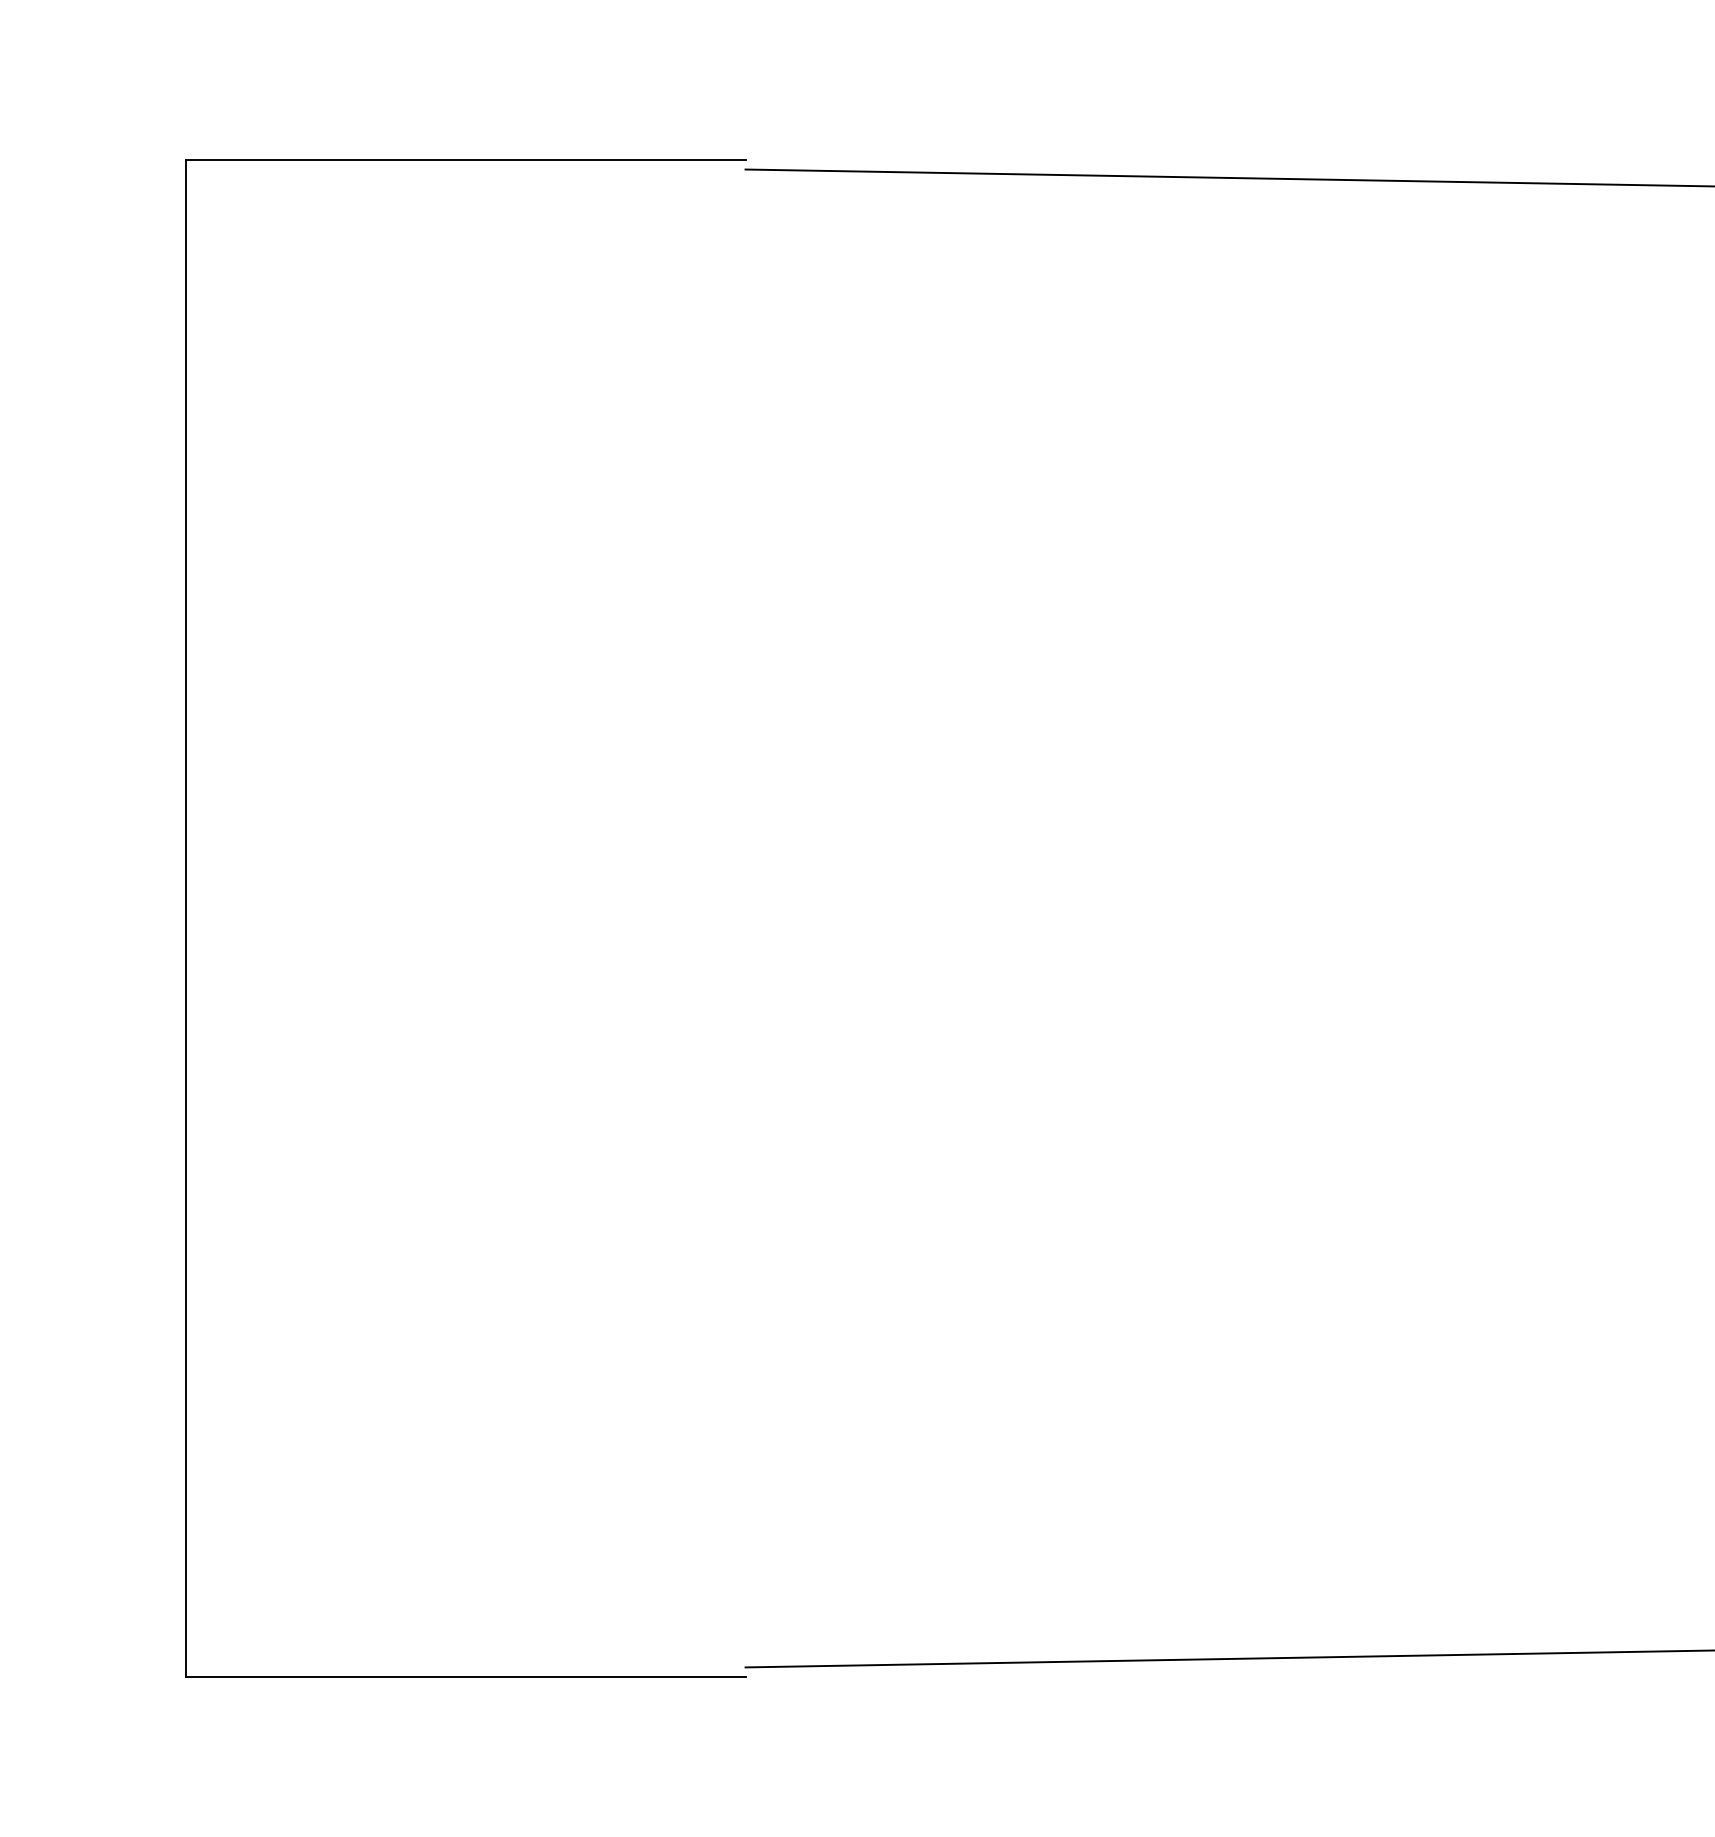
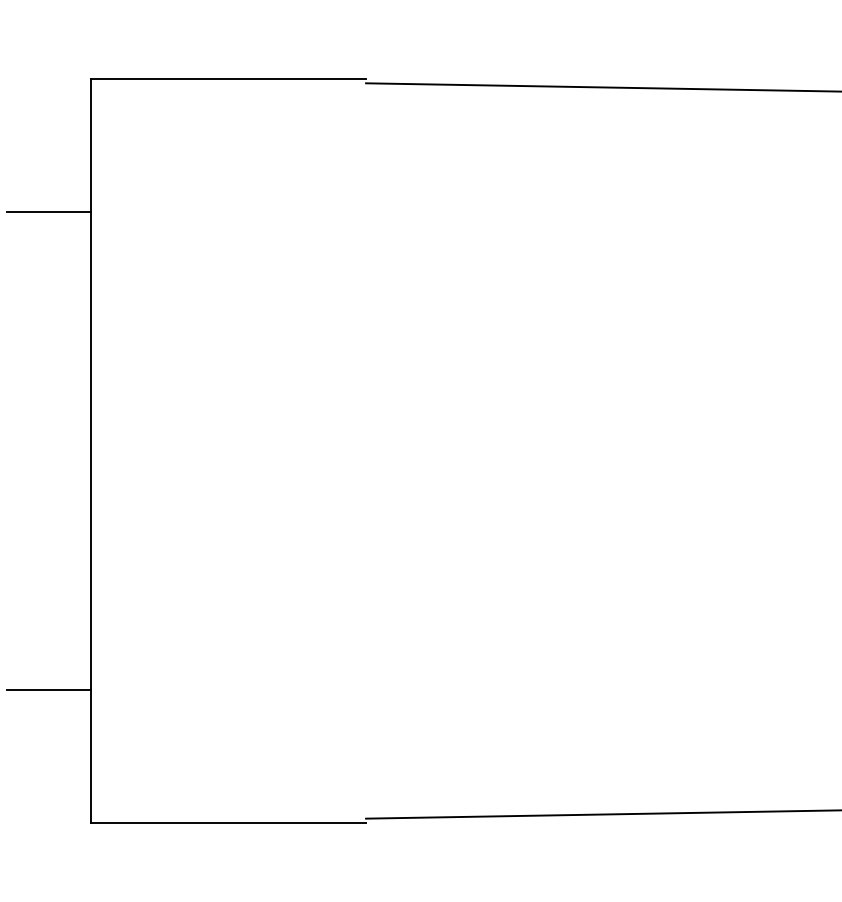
line: (98, 432) -> (48, 212), added
line: (98, 1404) -> (48, 689), added

